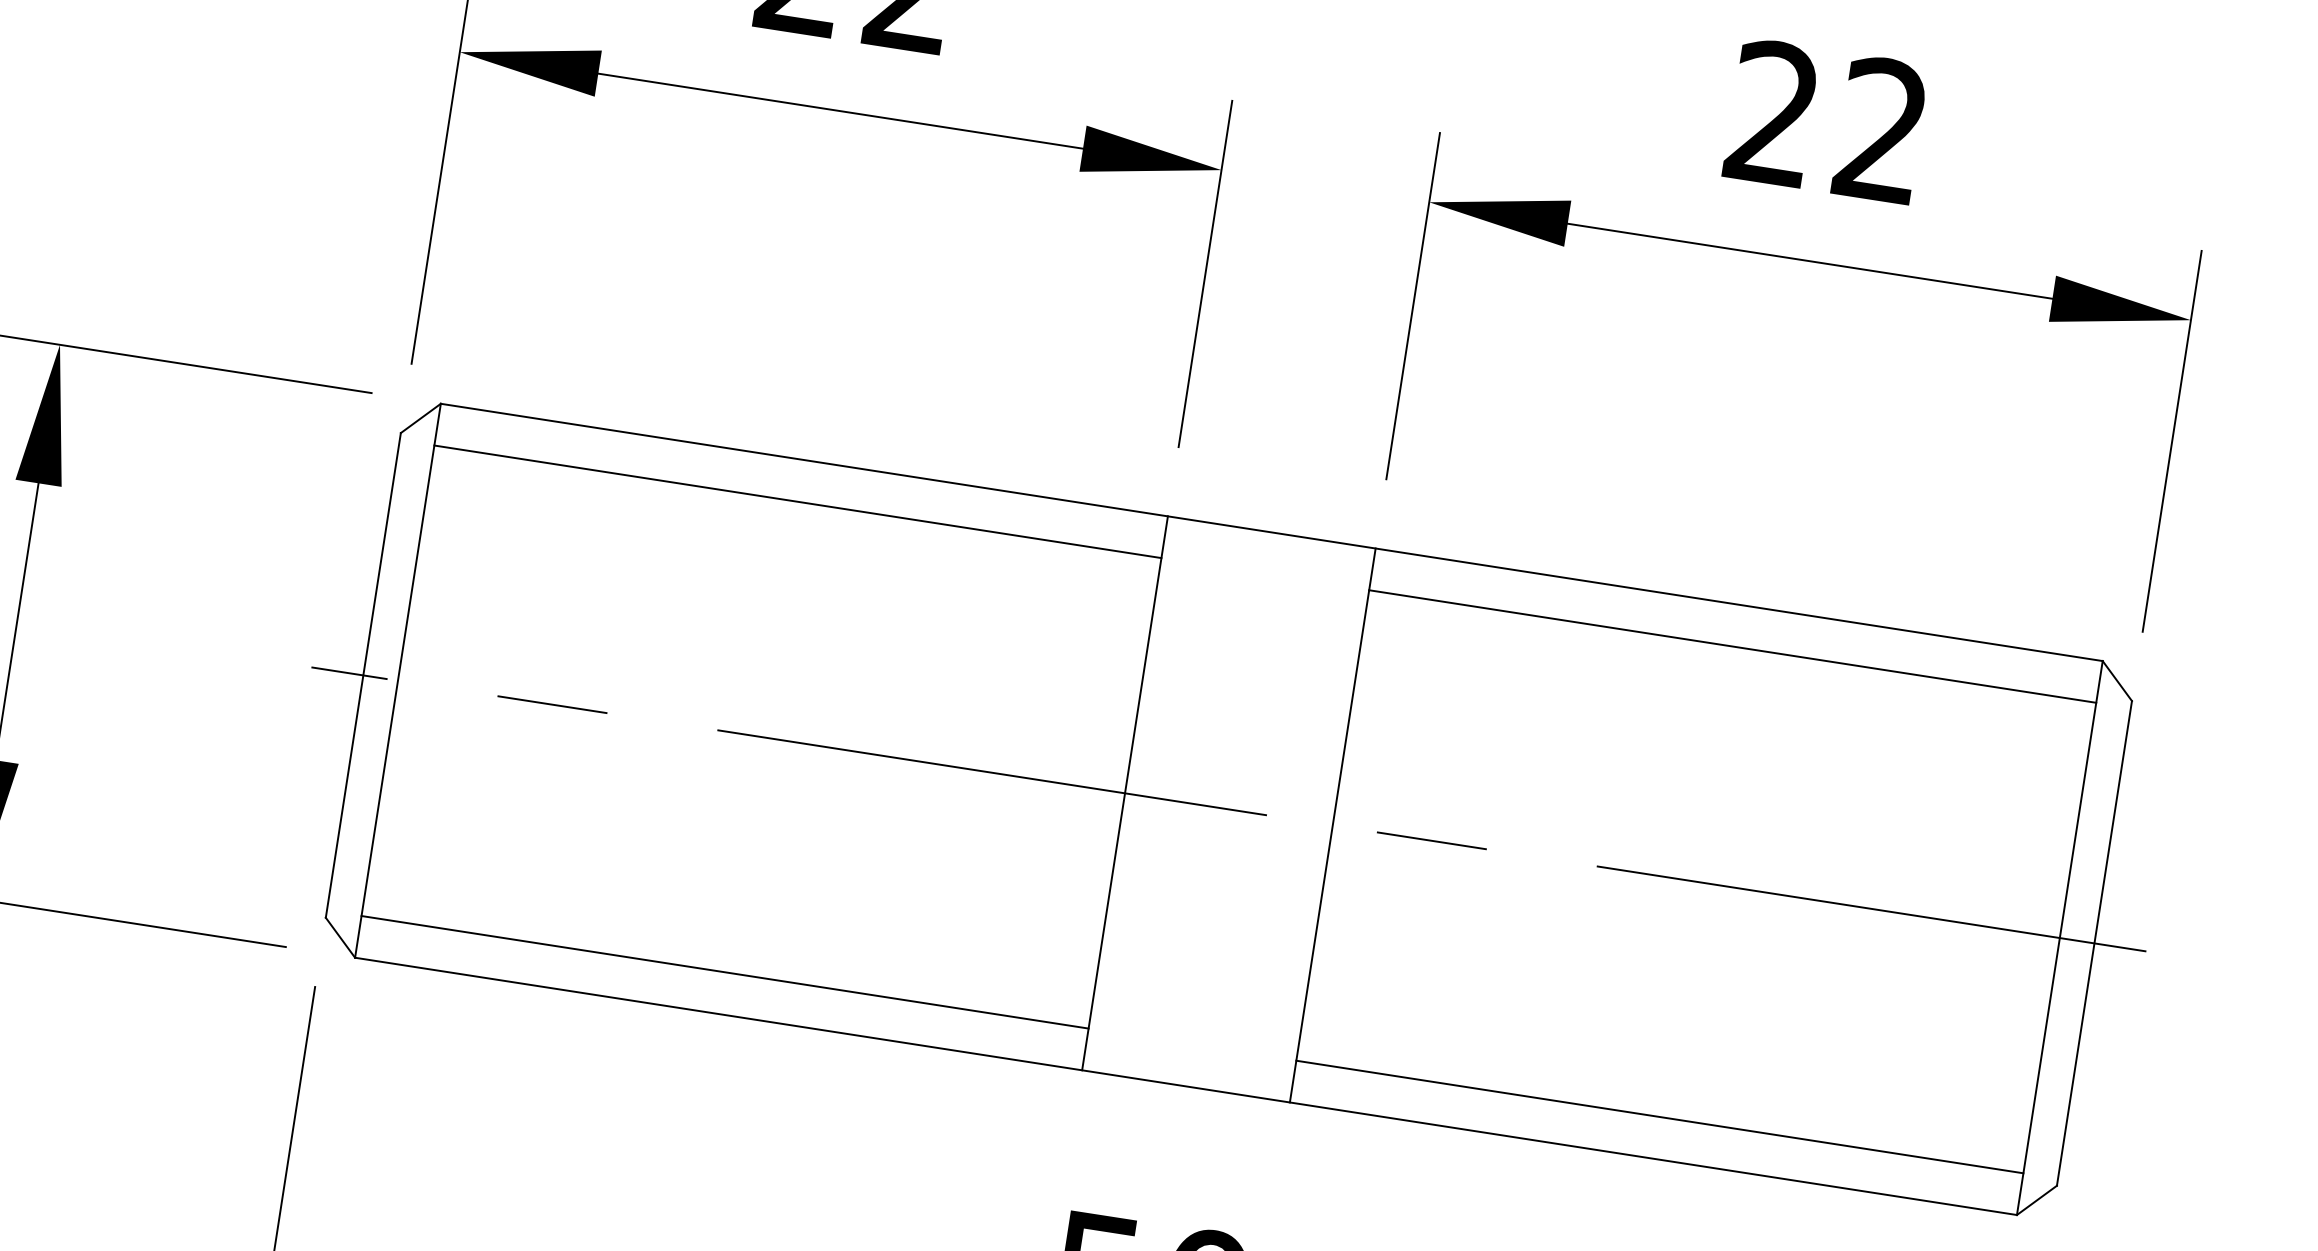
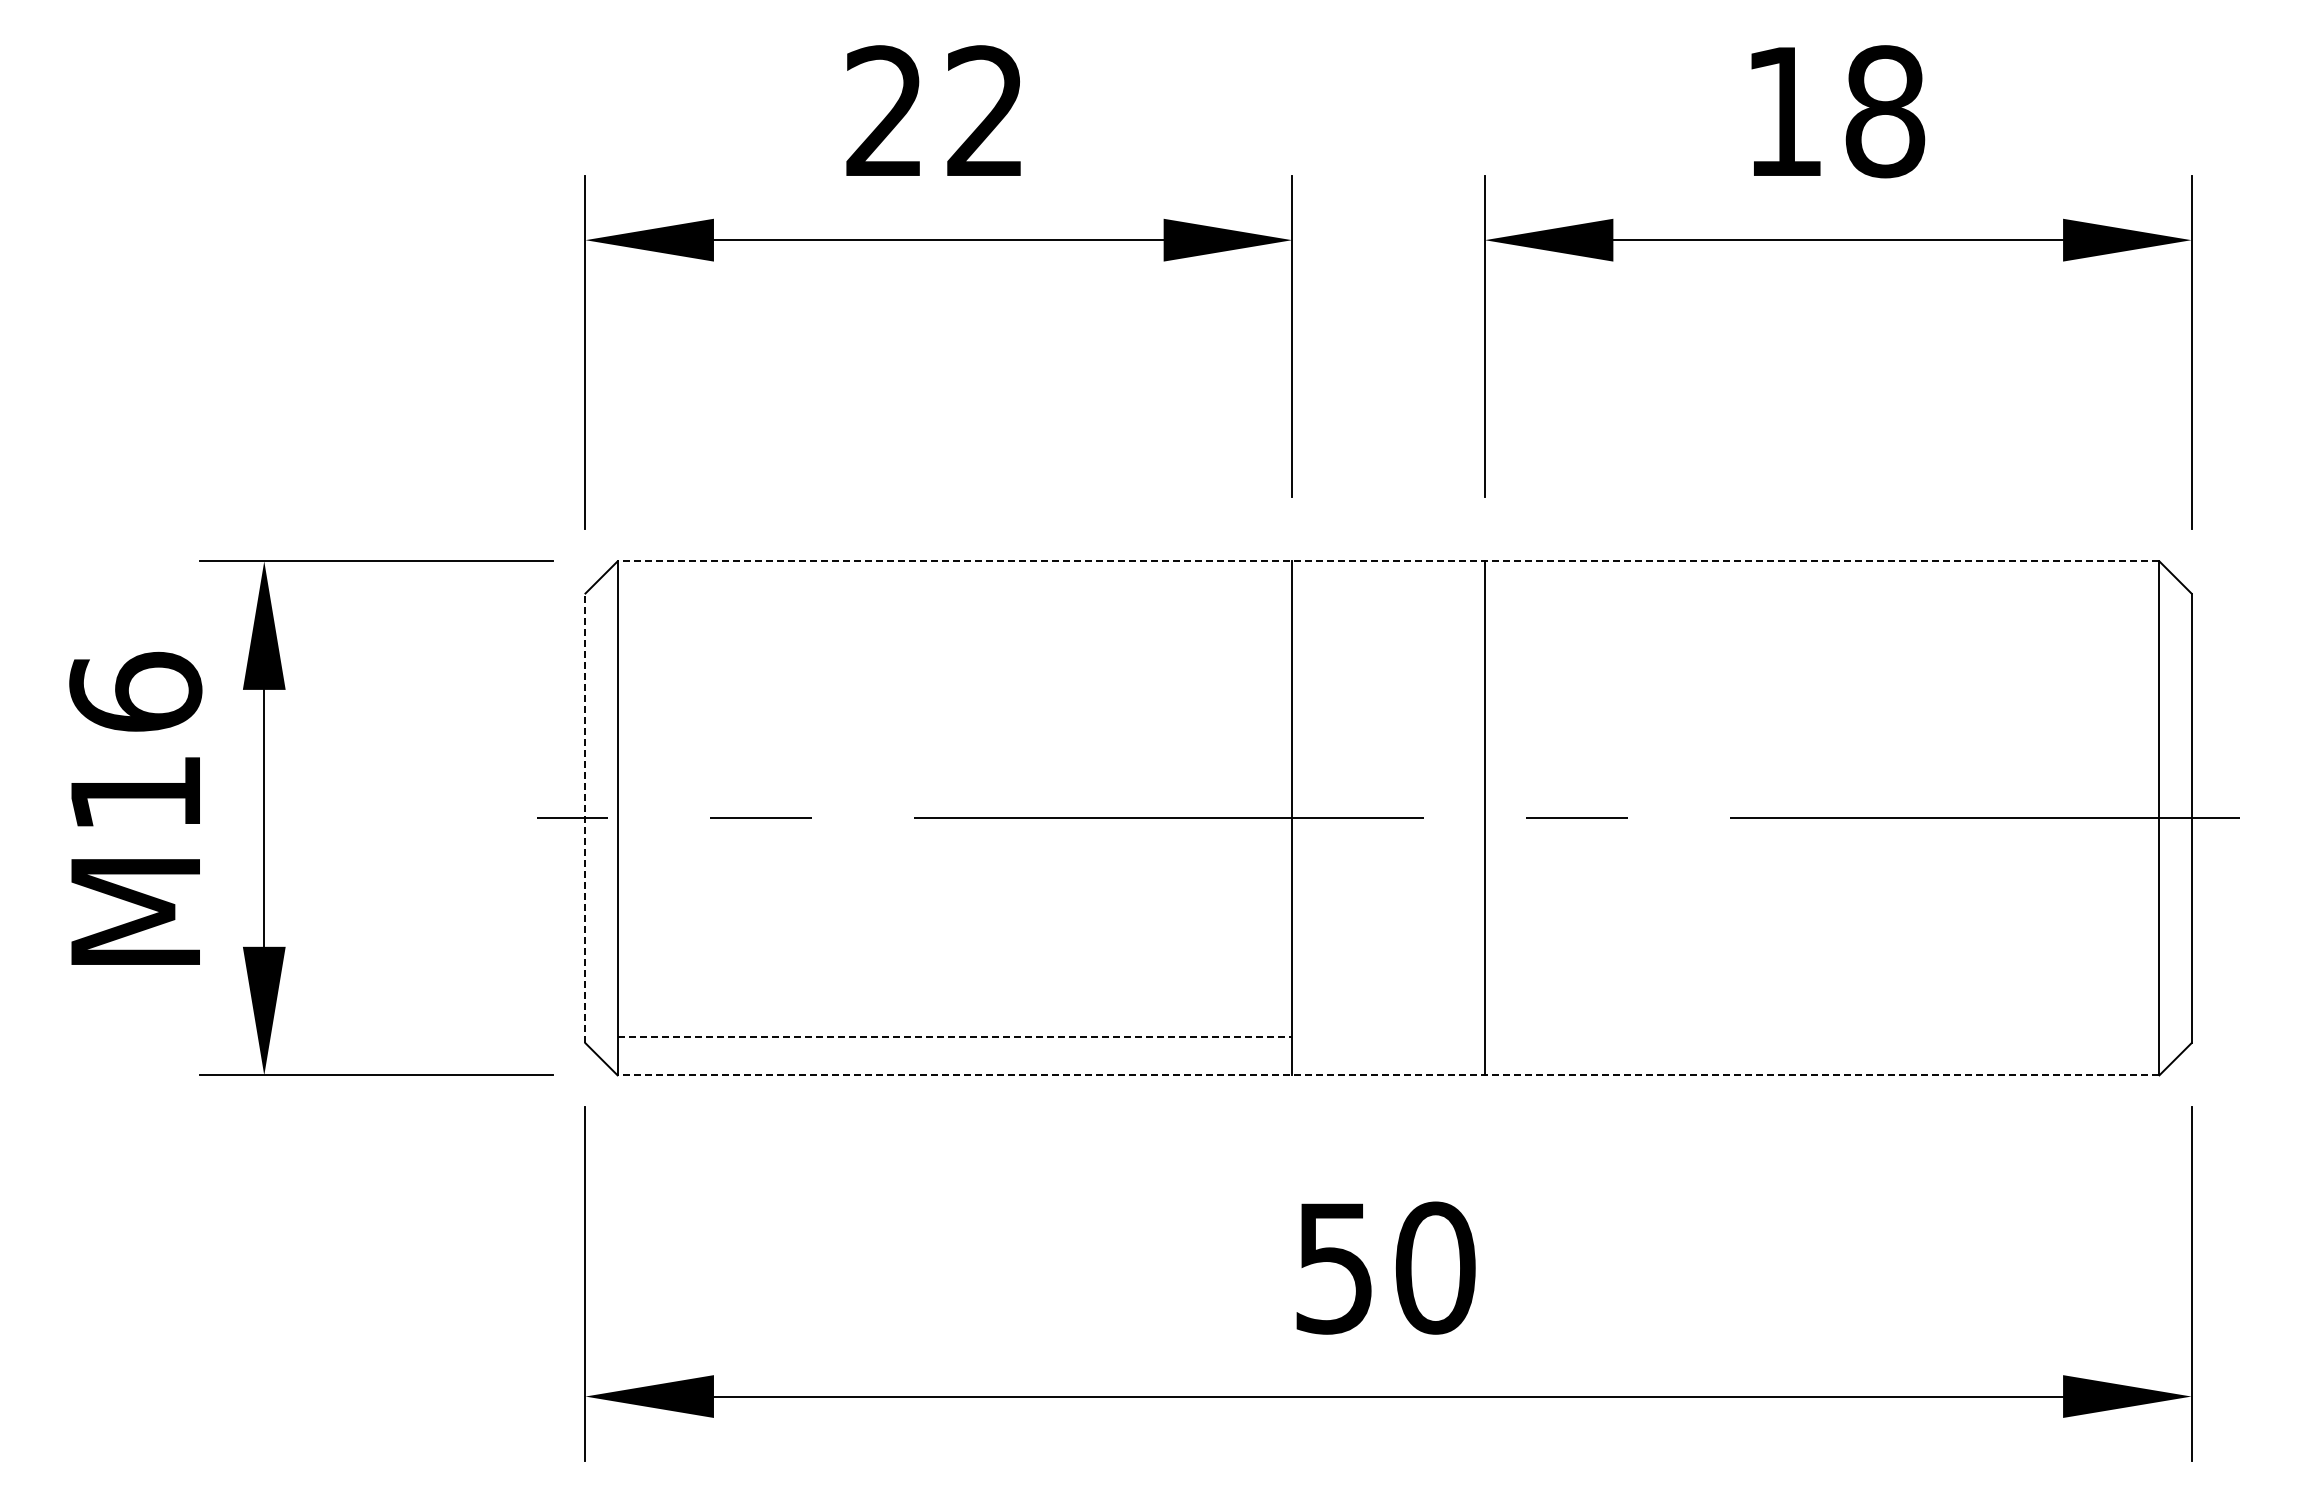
text: (1828, 122) -> (1835, 111), 22 -> 18
line: (797, 502) -> (954, 600), removed
line: (1271, 532) -> (1388, 561), solid -> dashed
line: (1731, 646) -> (1821, 600), removed
line: (363, 675) -> (585, 818), solid -> dashed
line: (725, 972) -> (955, 1036), solid -> dashed
line: (1185, 1086) -> (1388, 1075), solid -> dashed
line: (1659, 1116) -> (1821, 1036), removed

